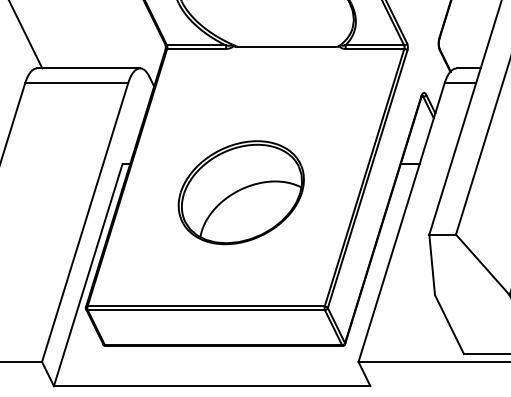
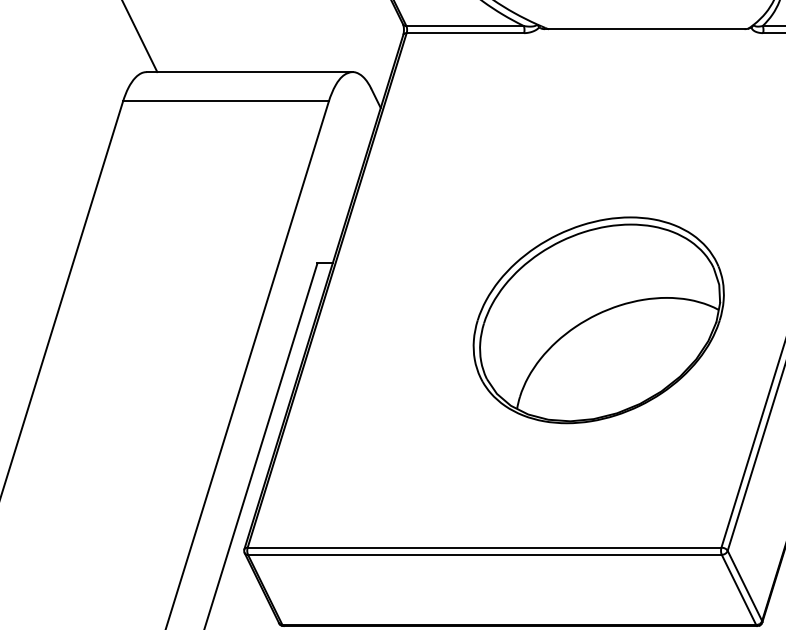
part: (240, 192) -> (597, 319), moved

